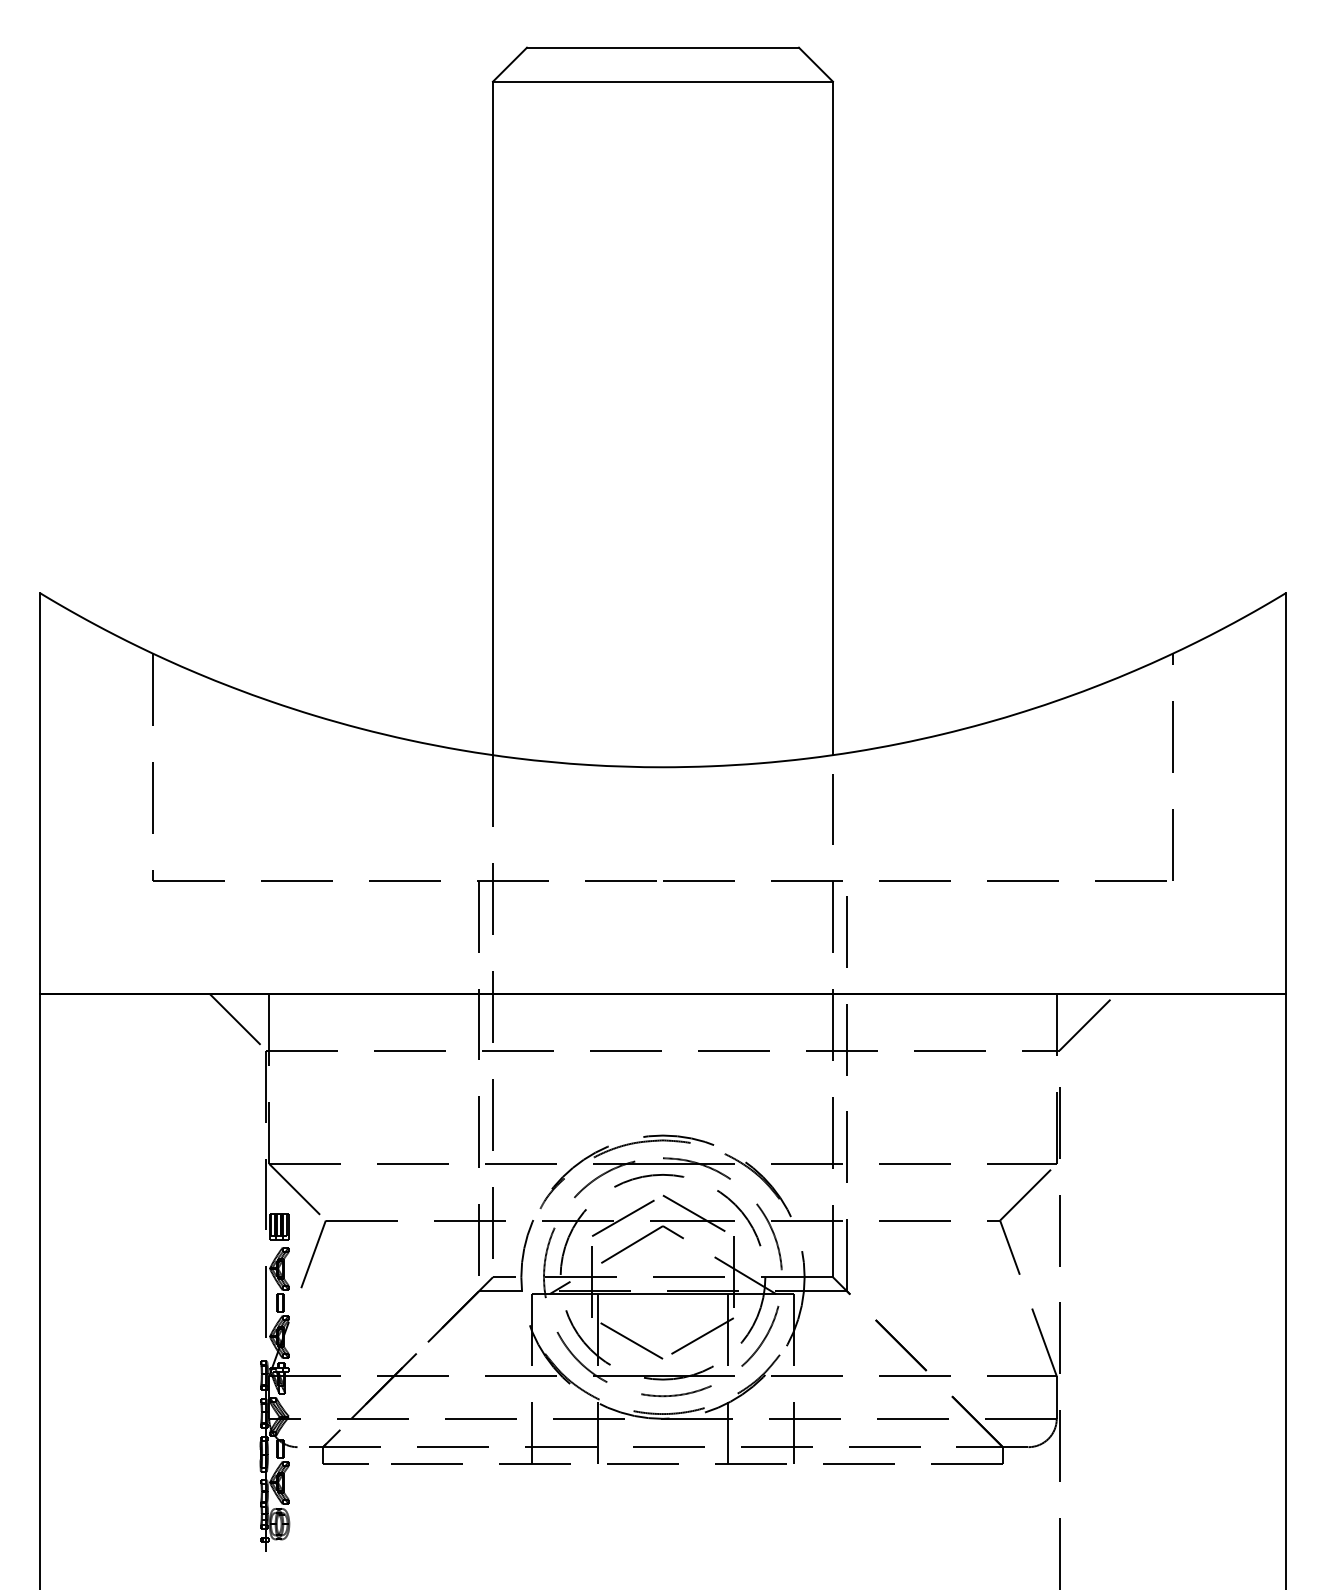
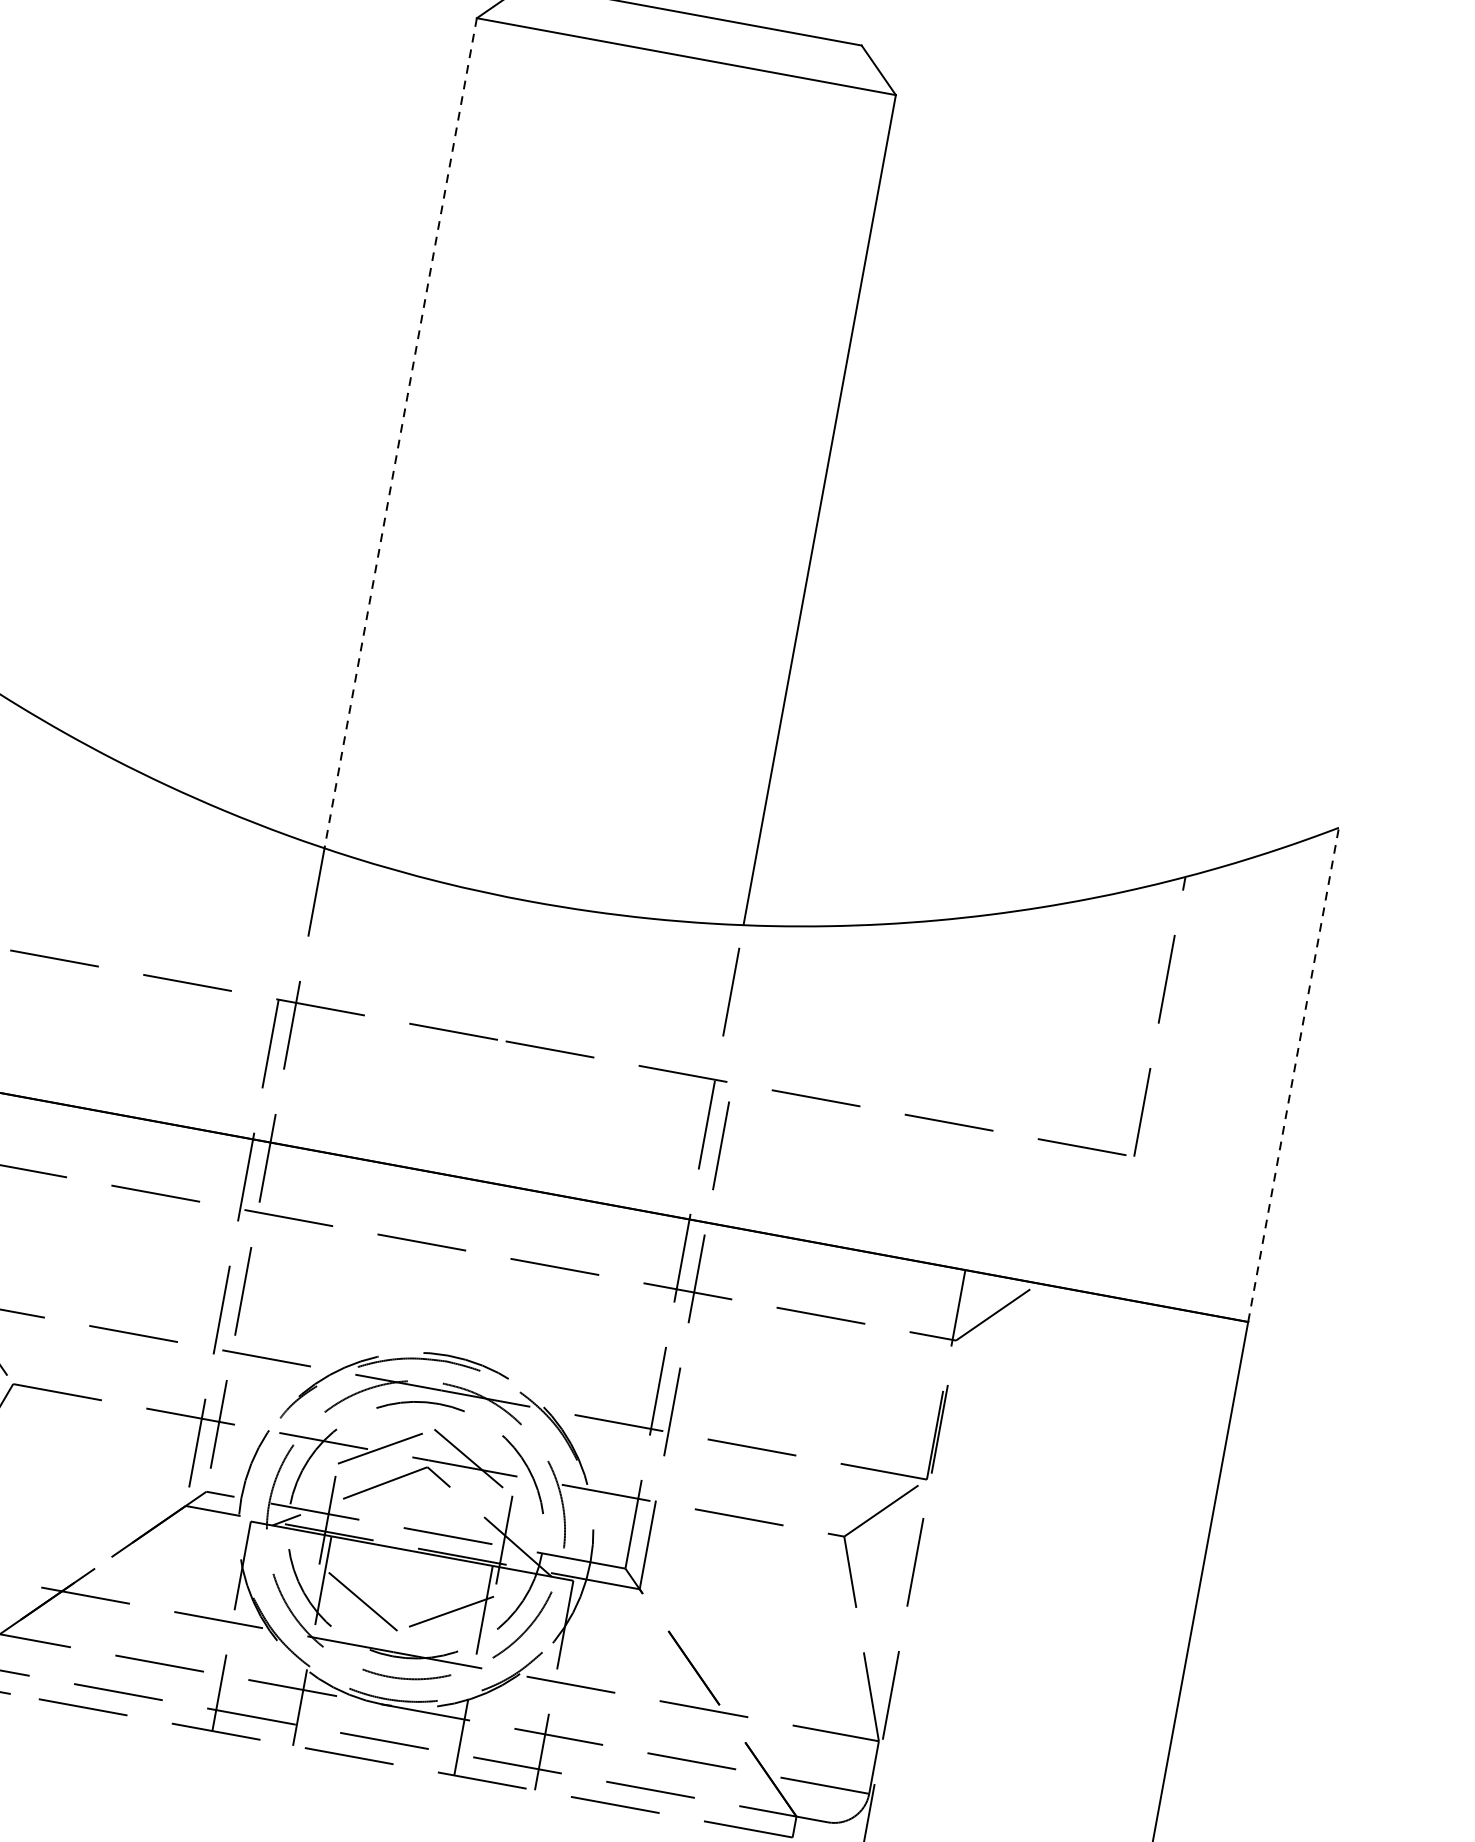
line: (493, 418) -> (401, 433), solid -> dashed
line: (1286, 793) -> (1293, 1075), solid -> dashed

